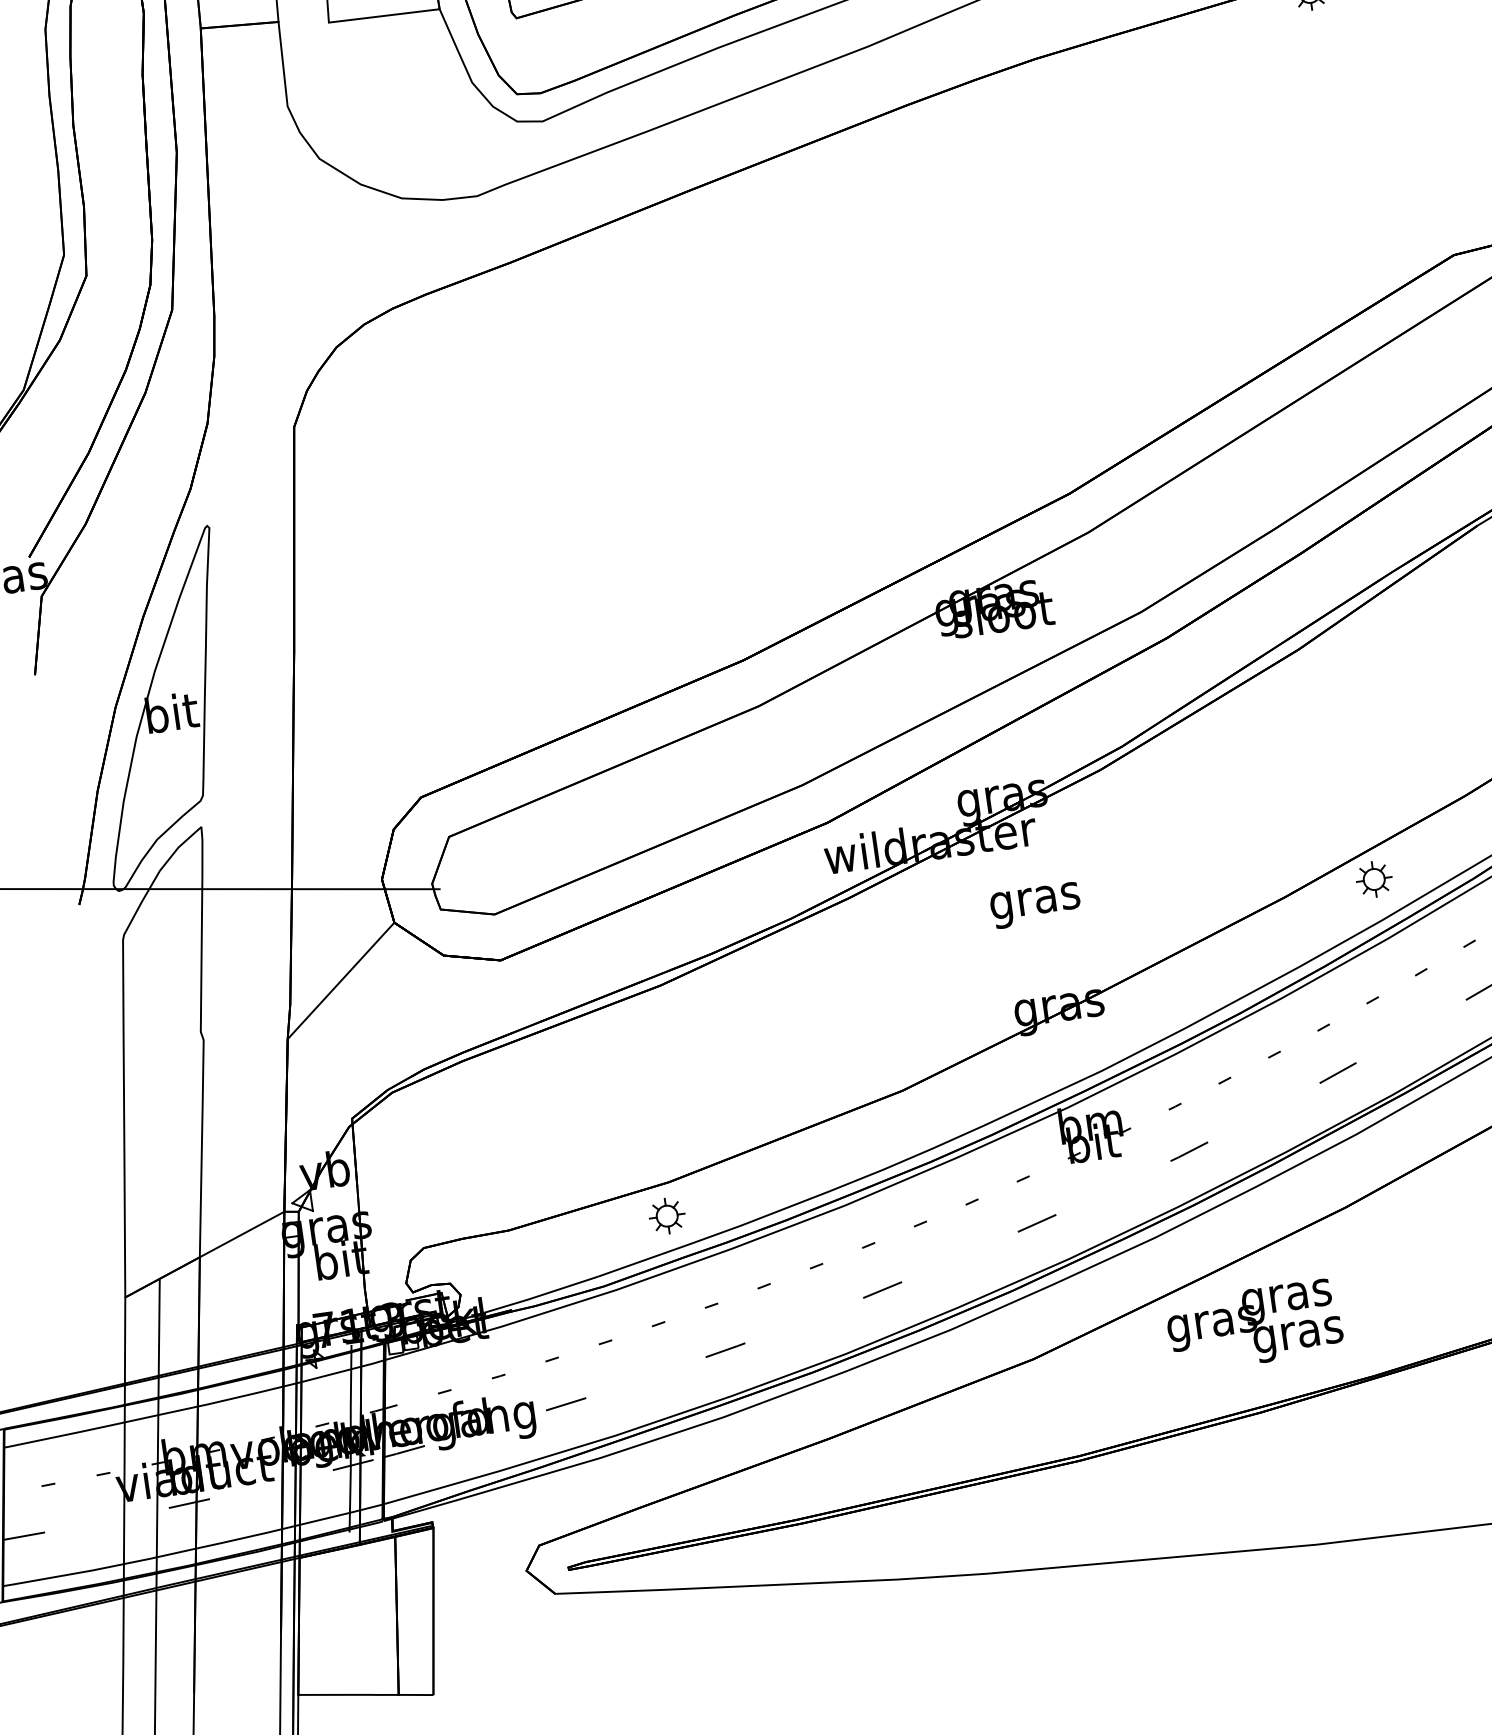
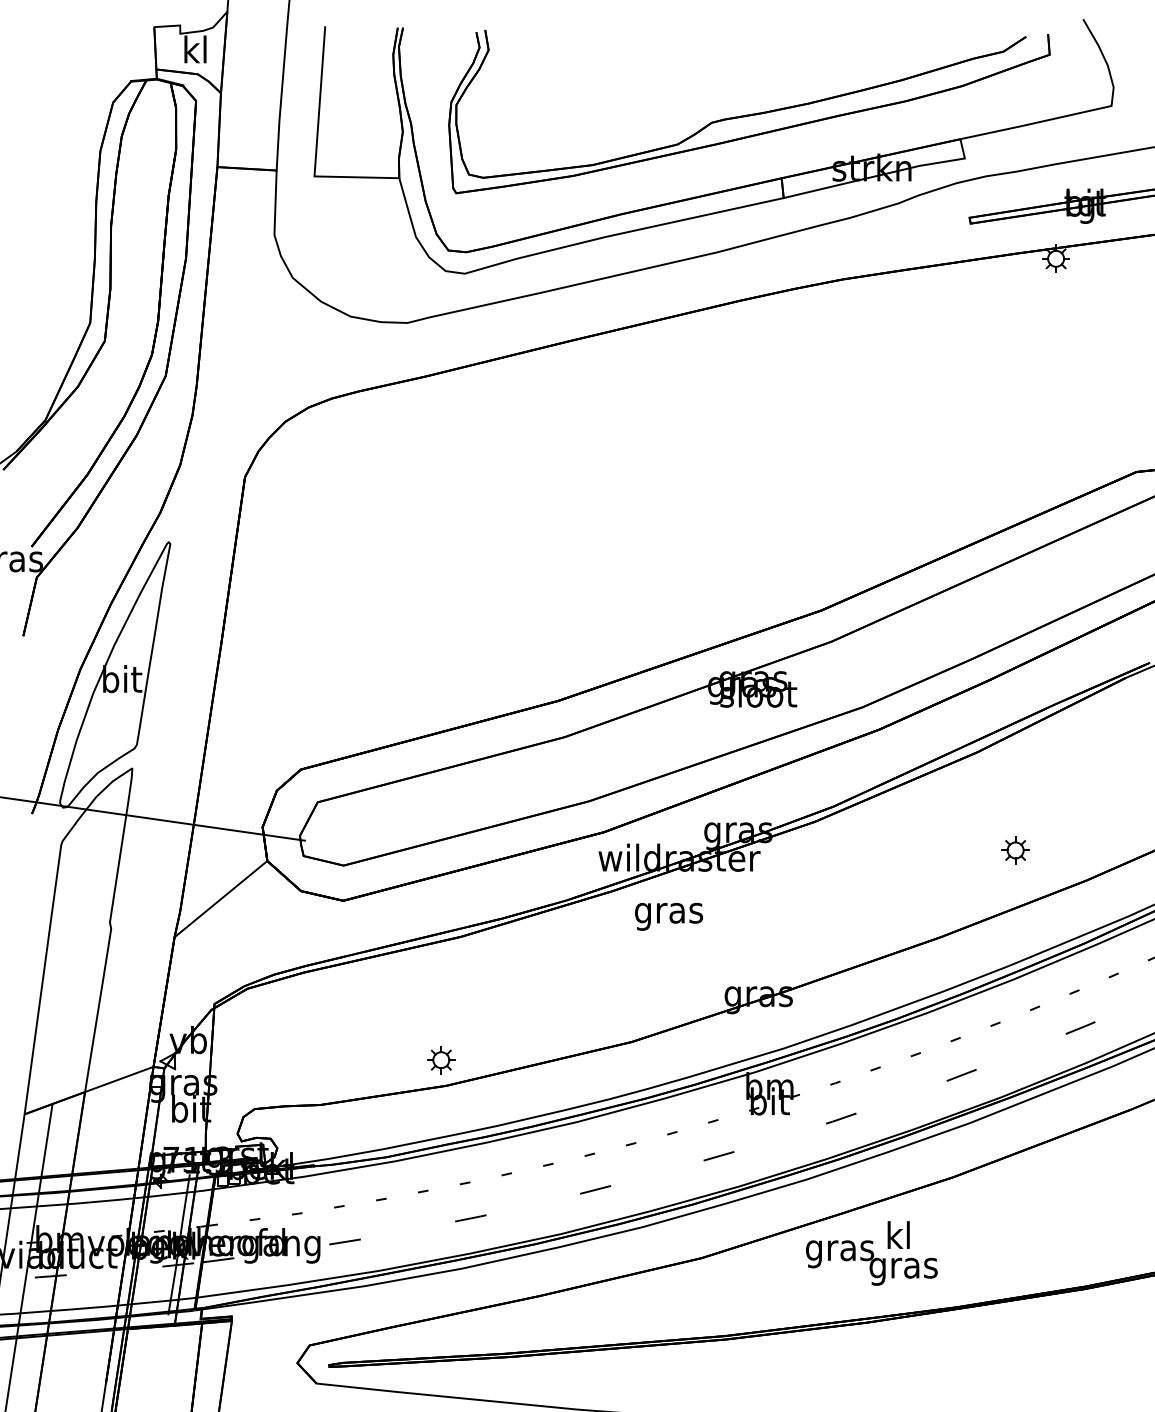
part: (1374, 879) -> (1015, 850), moved
text: (1036, 905) -> (669, 916), moved
part: (667, 1216) -> (441, 1060), moved
text: (1286, 1297) -> (898, 1238), gras -> kl

